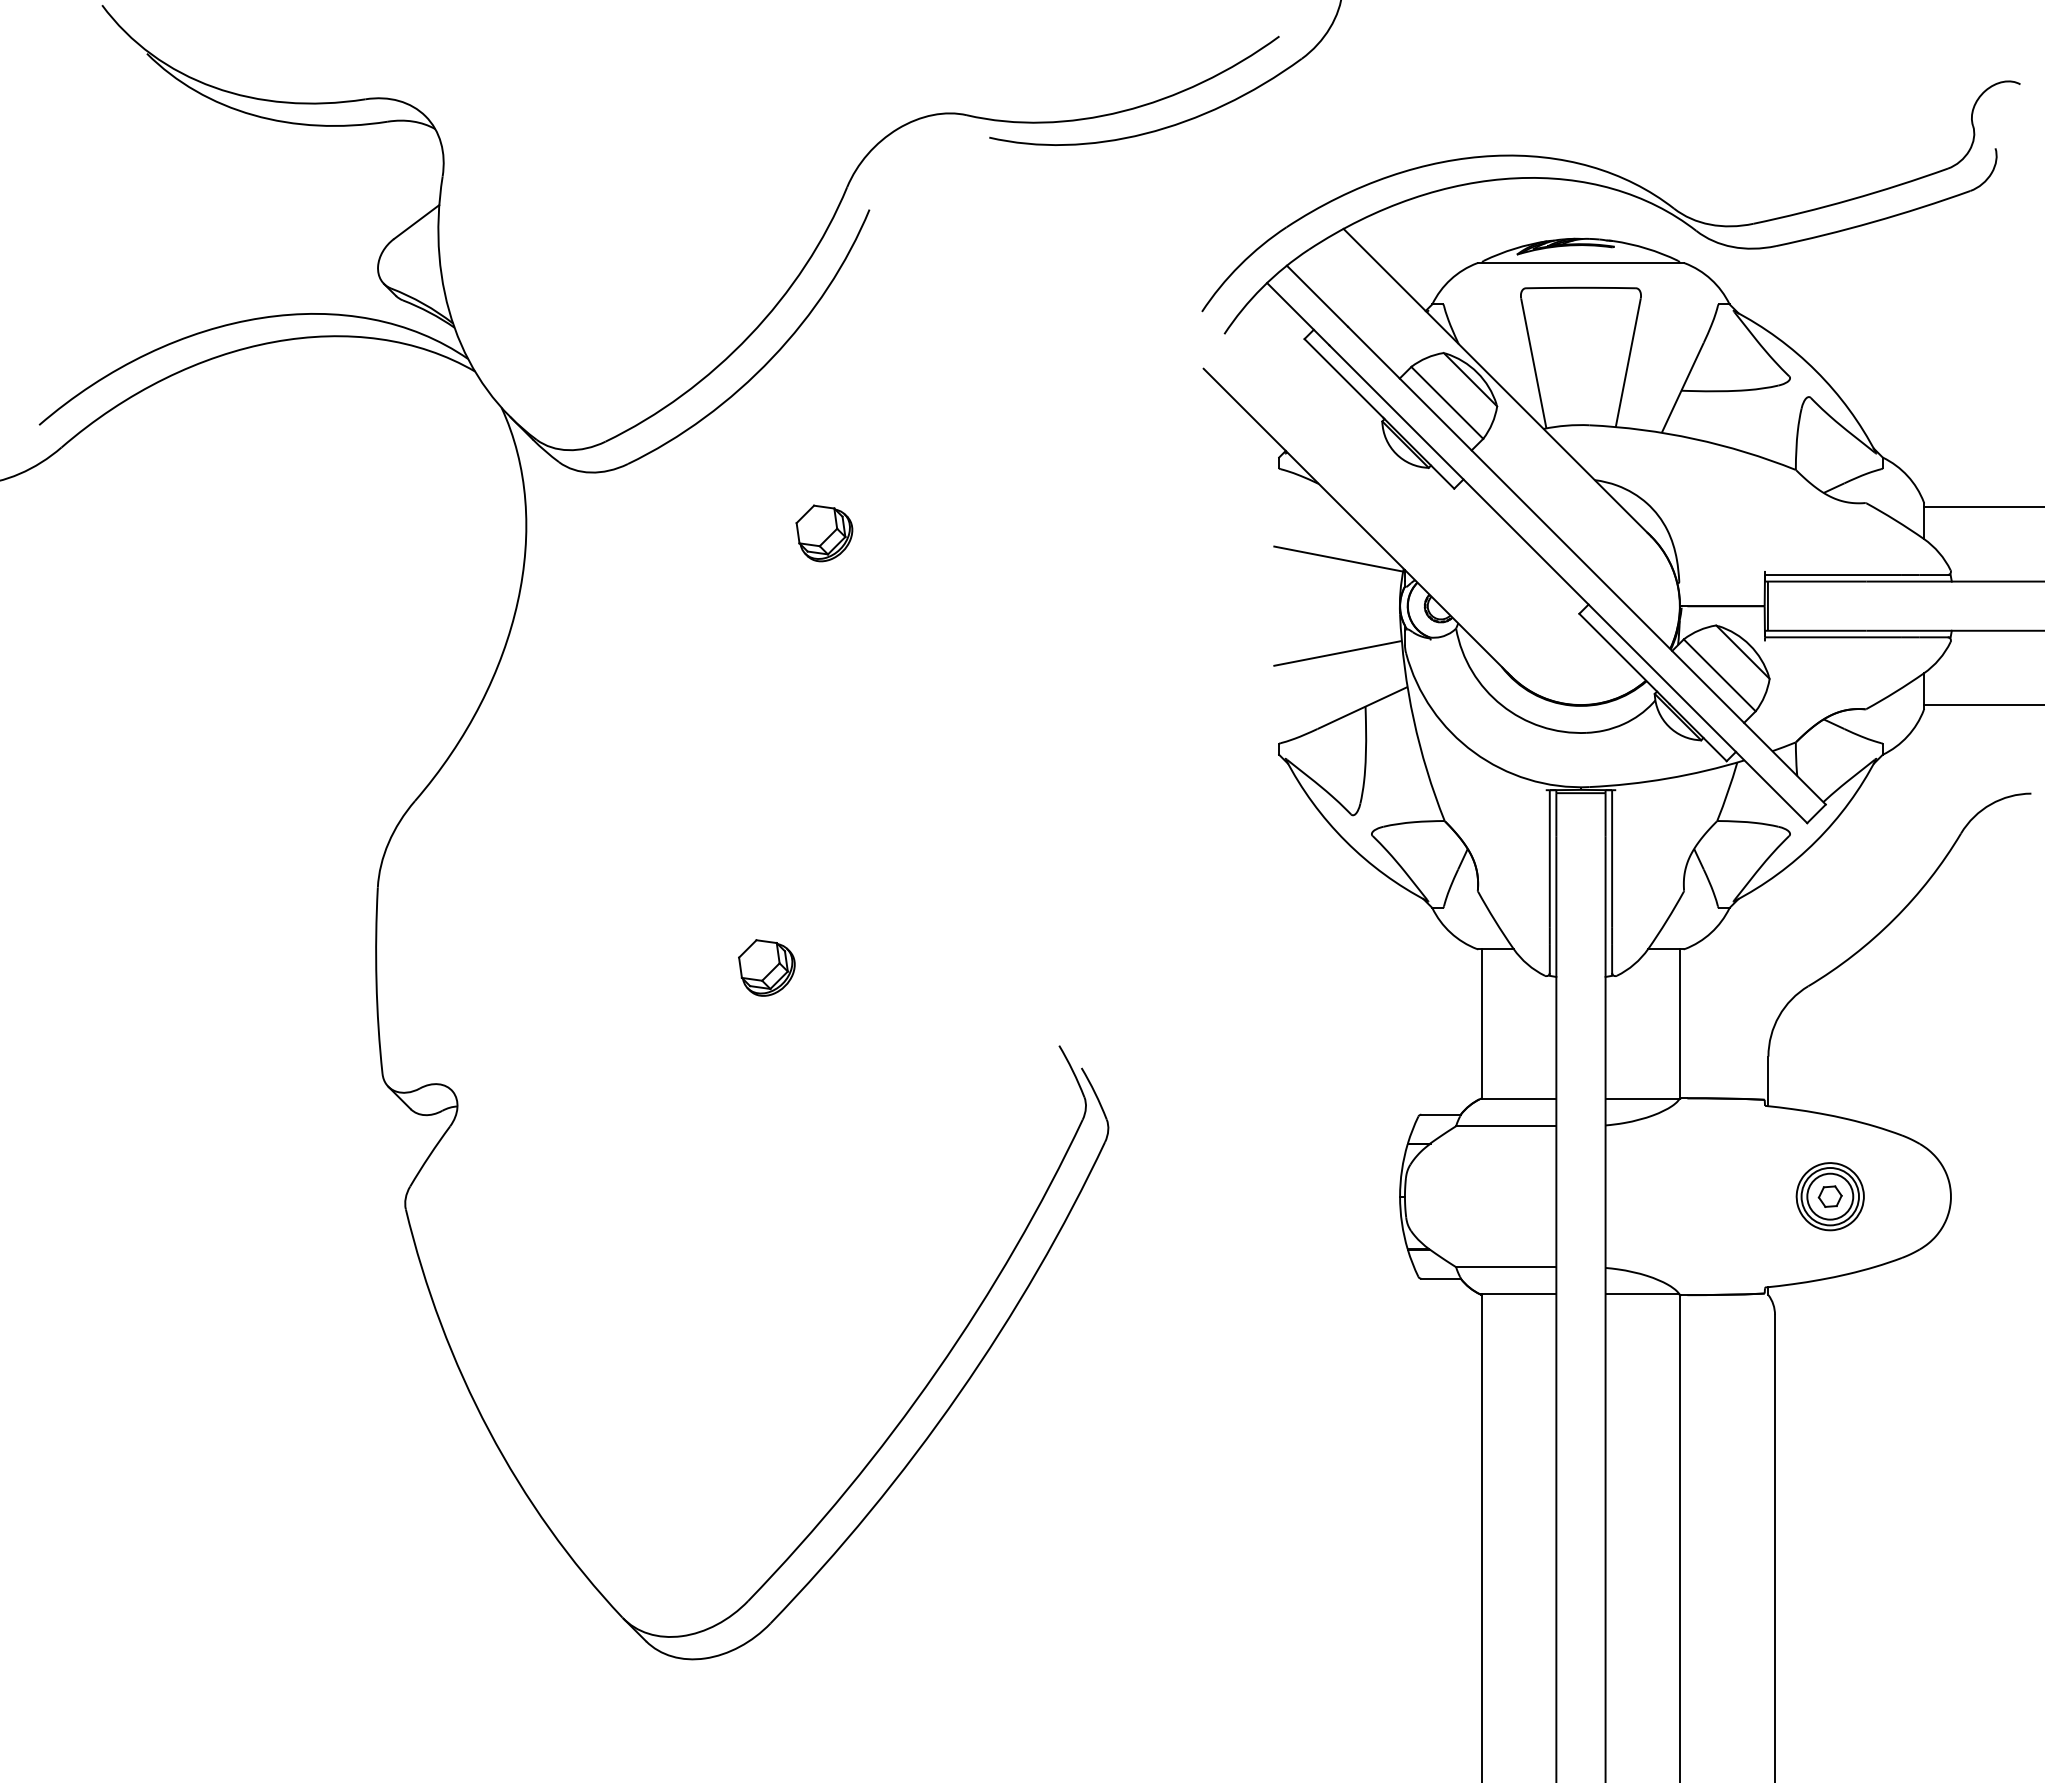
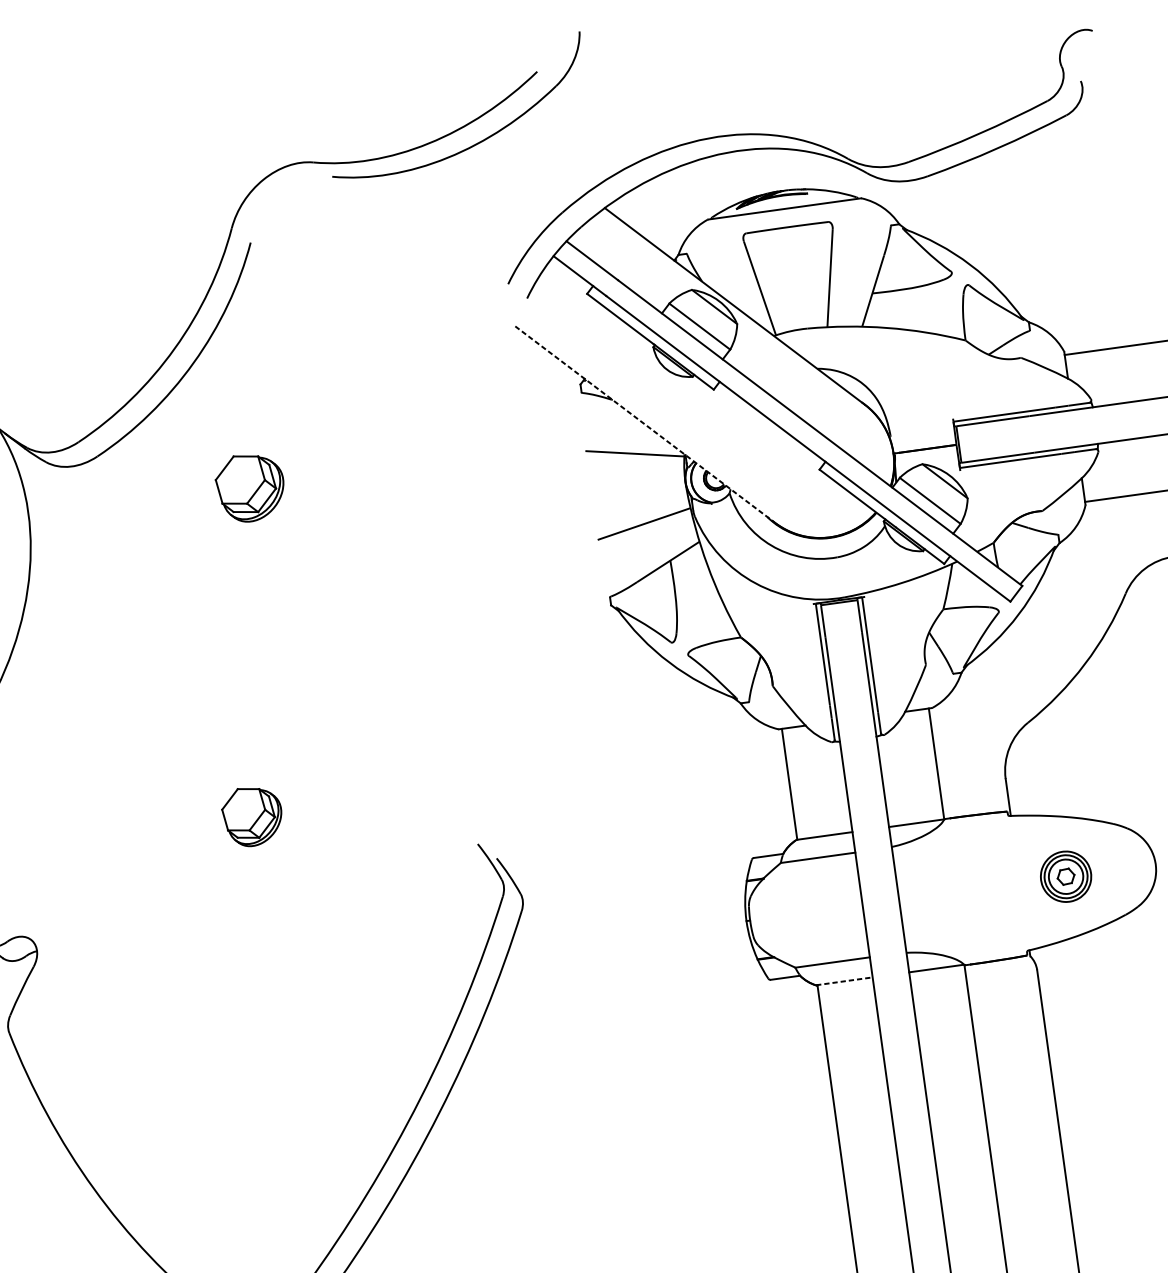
line: (1357, 522) -> (645, 424), solid -> dashed
part: (824, 533) -> (250, 487), size x1.6
part: (766, 967) -> (252, 816), size x1.4
line: (1518, 1294) -> (844, 981), solid -> dashed

